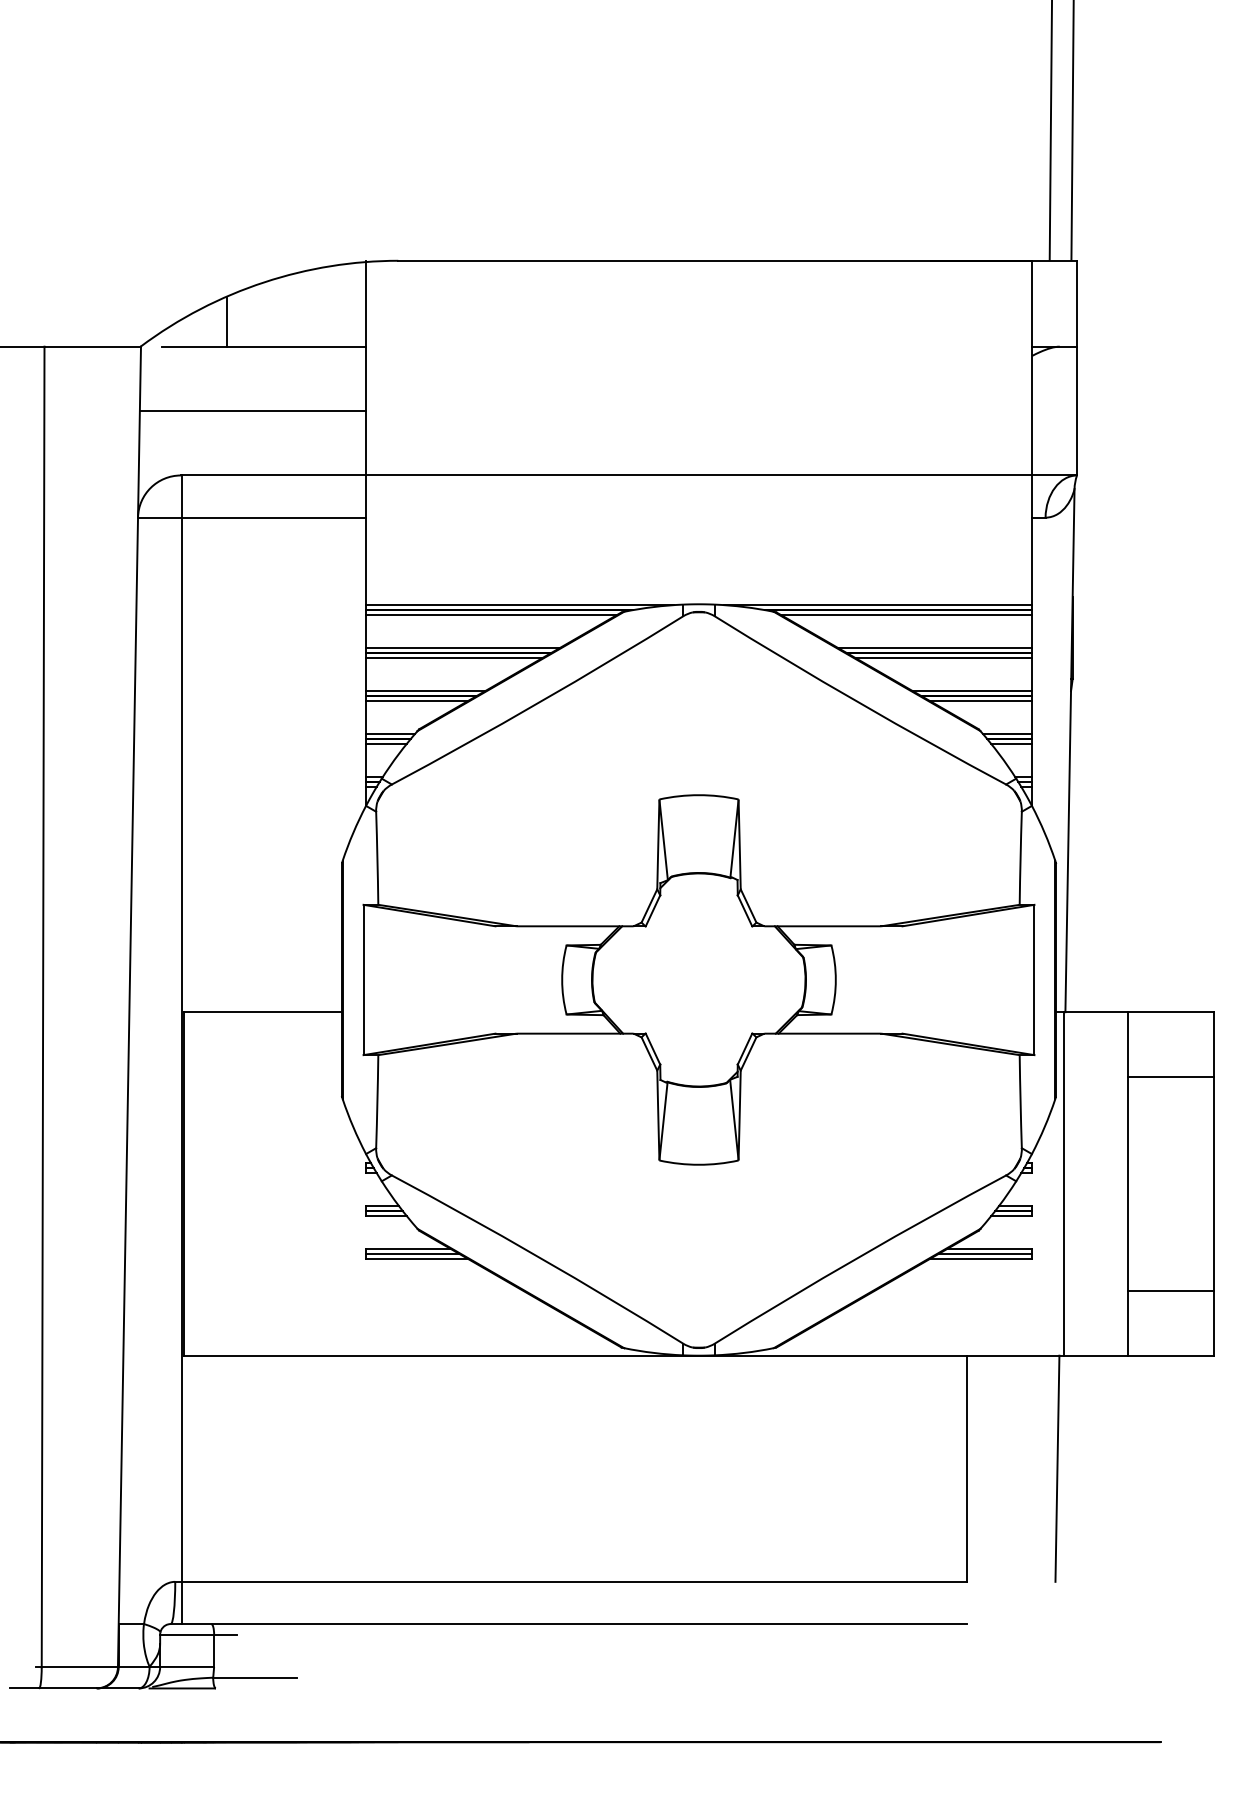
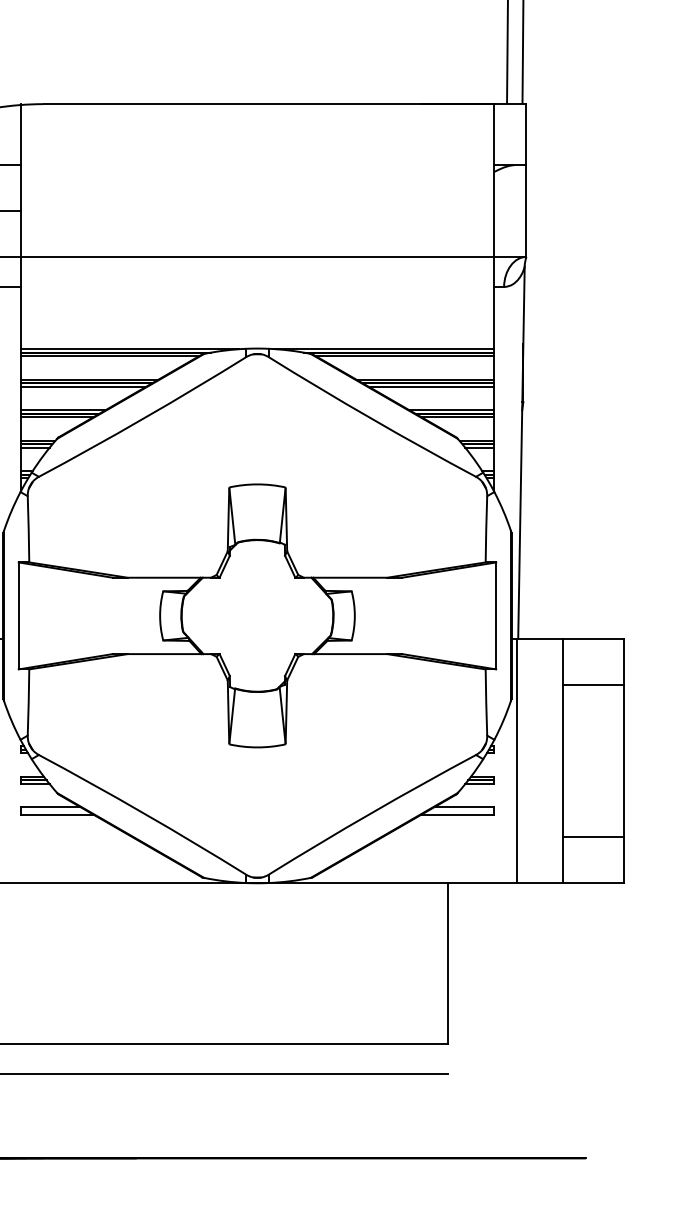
line: (412, 1254) -> (53, 811), removed
line: (984, 1254) -> (460, 811), removed
line: (1057, 1468) -> (512, 963), removed

